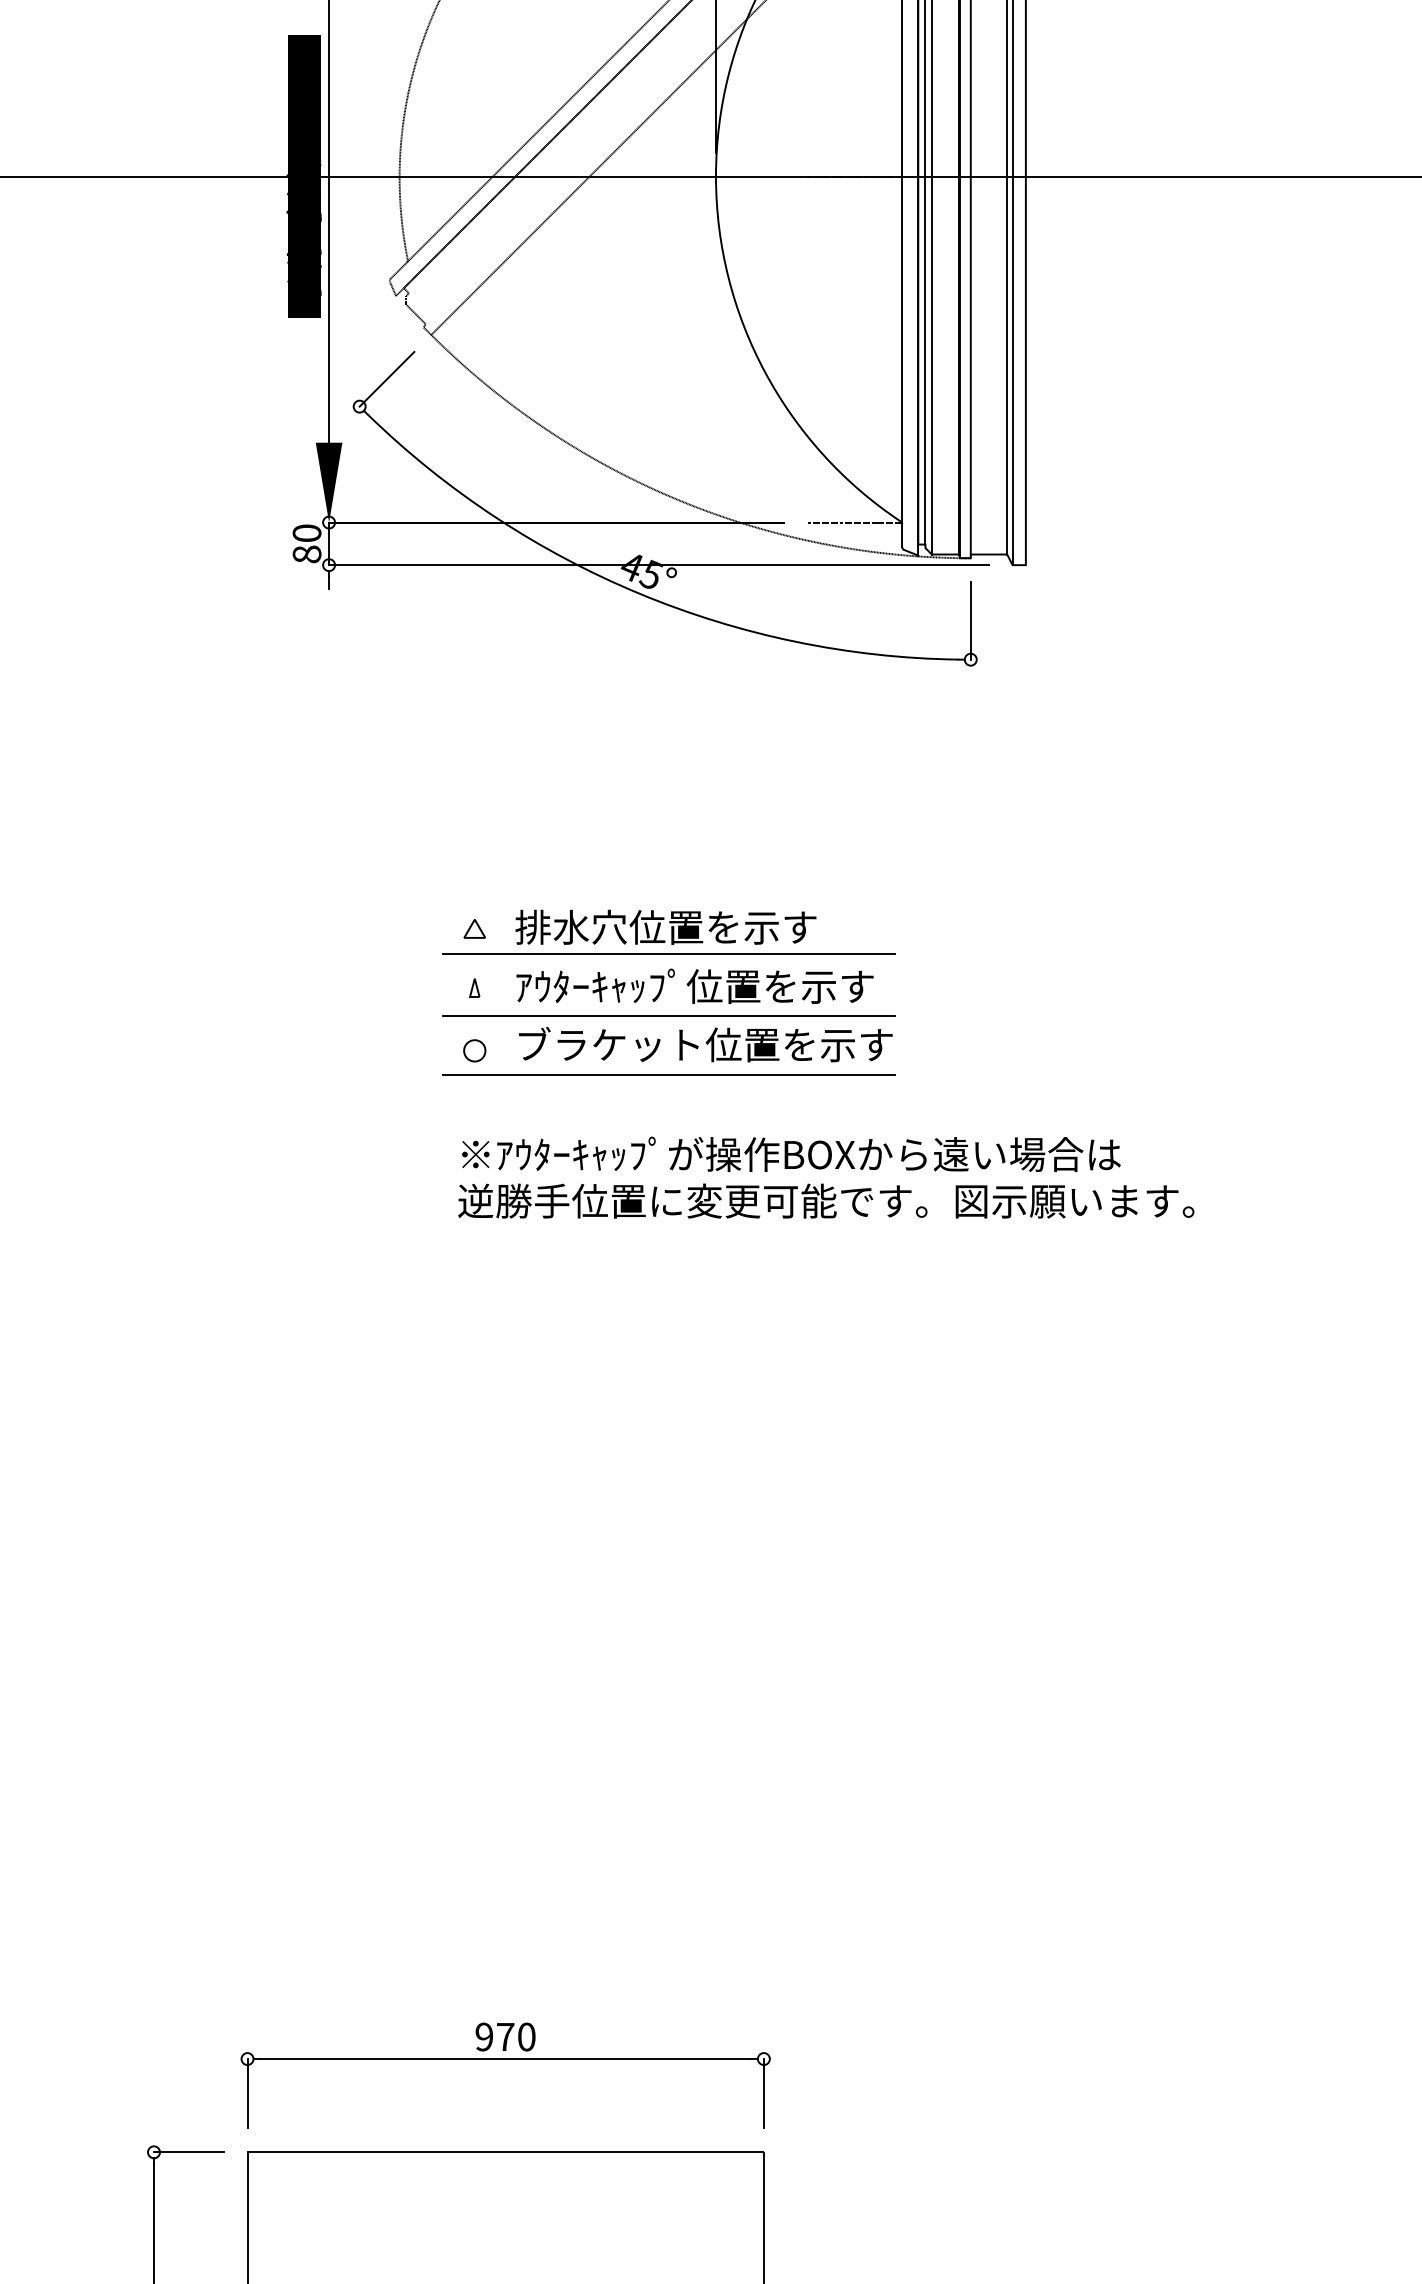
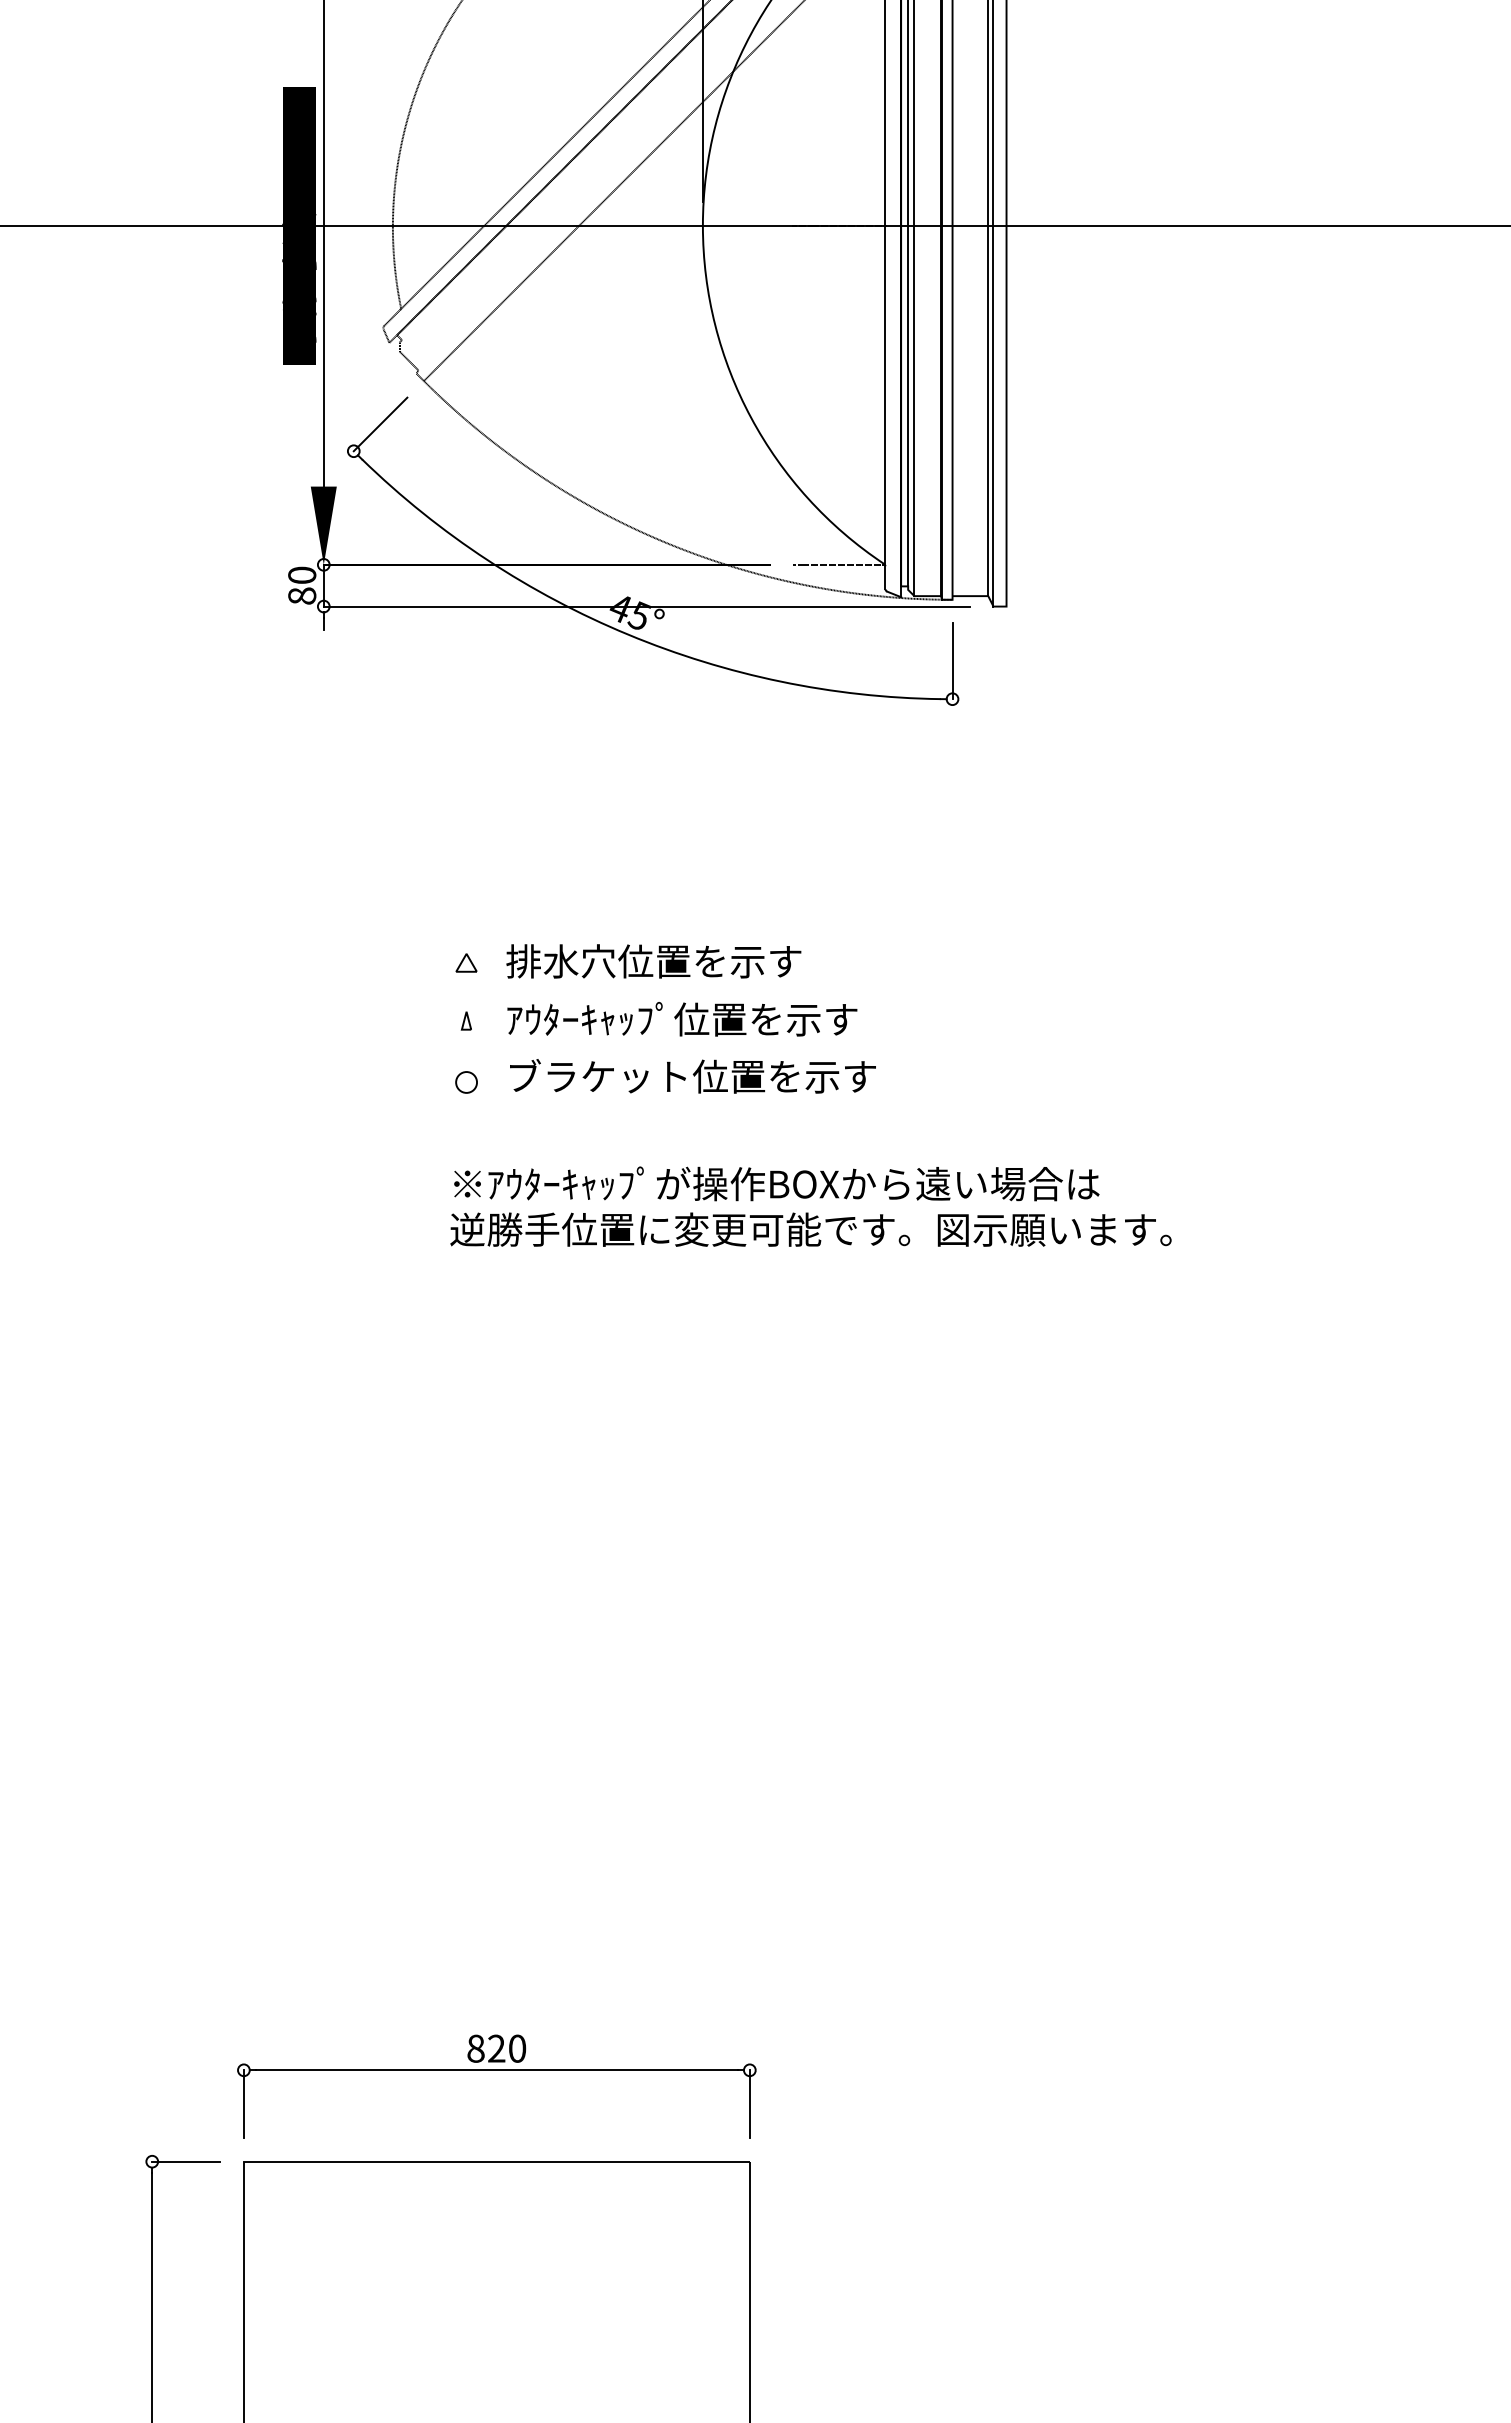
line: (668, 953) -> (656, 987), removed
line: (668, 1016) -> (656, 1048), removed
line: (668, 1074) -> (656, 1105), removed
text: (495, 2036) -> (486, 2048), 970 -> 820

